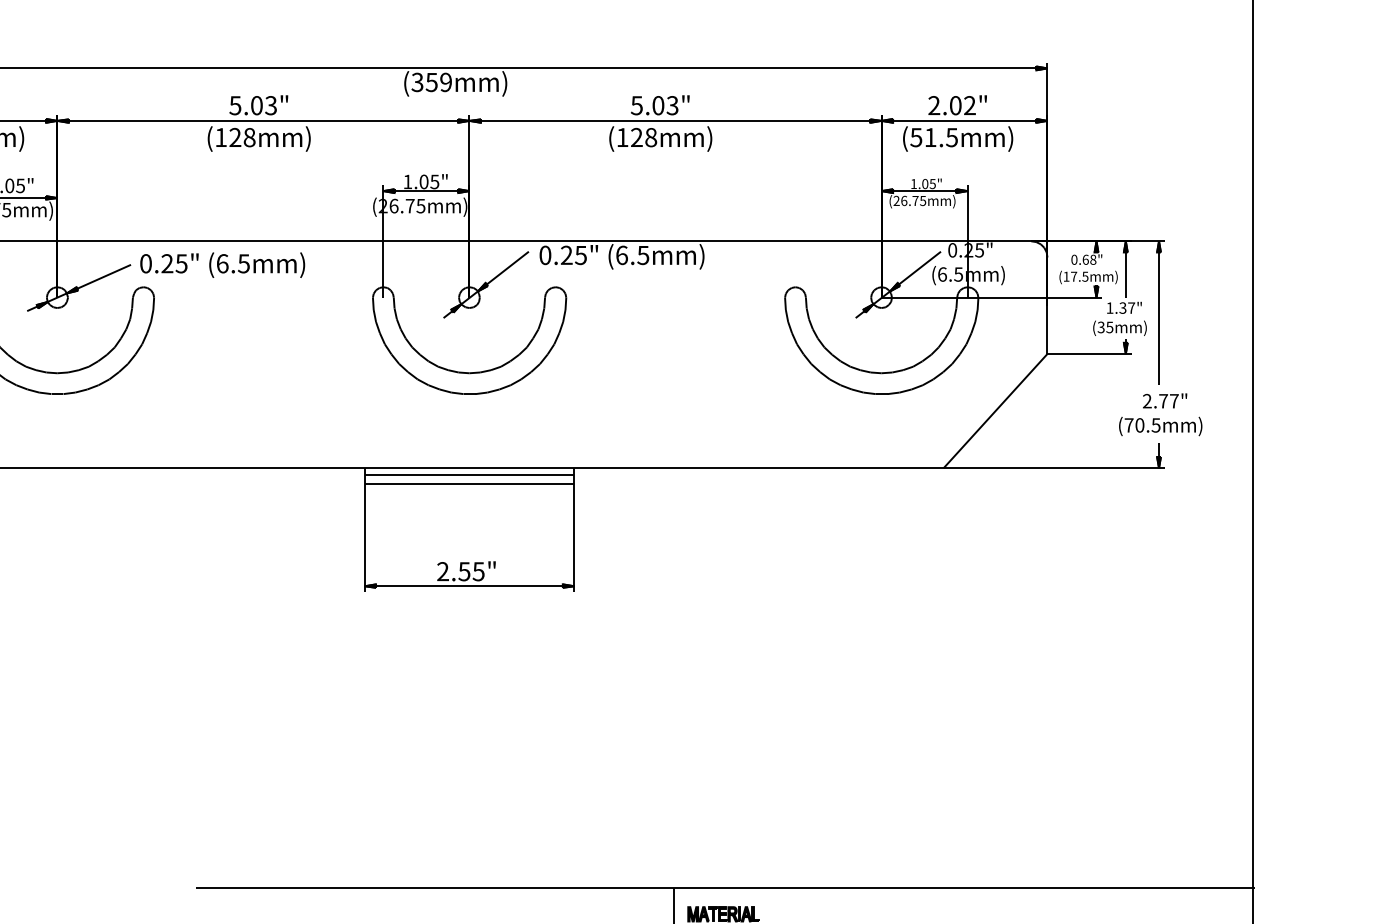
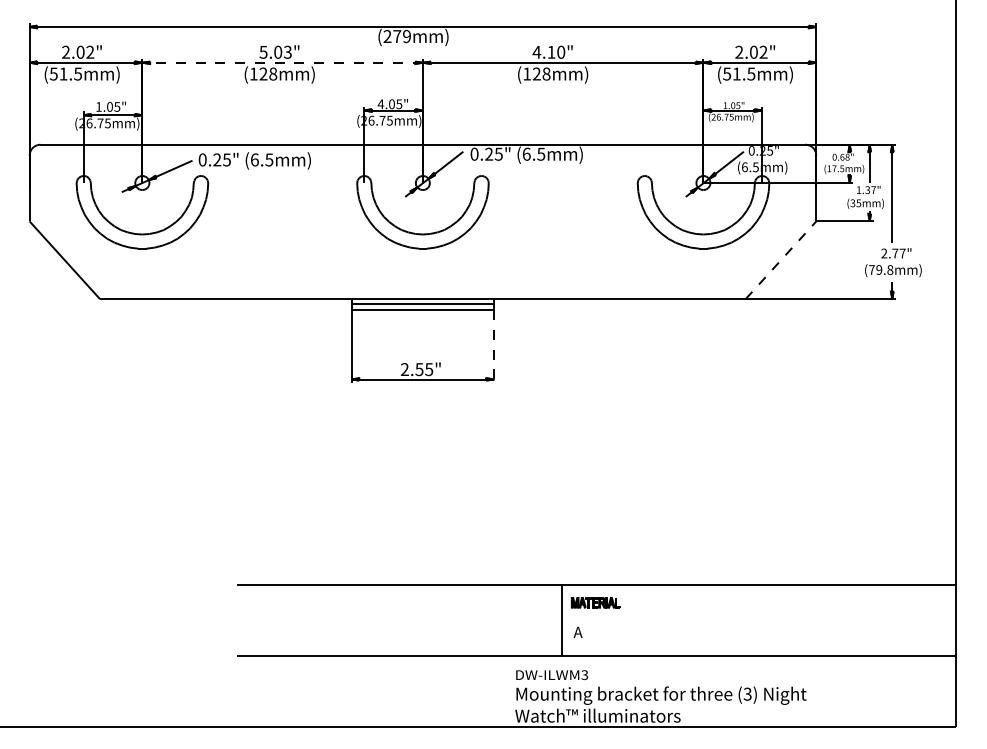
text: (424, 82) -> (392, 36), (359mm) -> (279mm)
text: (653, 104) -> (548, 51), 5.03" -> 4.10"
line: (263, 120) -> (282, 62), solid -> dashed
text: (407, 182) -> (380, 104), 1.05" -> 4.05"
line: (996, 411) -> (781, 260), solid -> dashed
text: (1147, 424) -> (884, 269), (70.5mm) -> (79.8mm)
line: (574, 537) -> (494, 346), solid -> dashed

